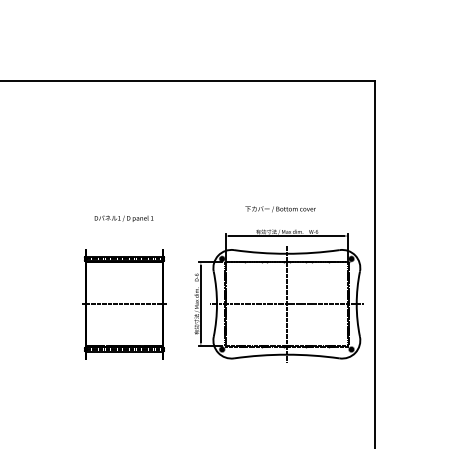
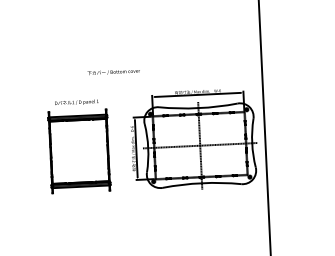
text: (280, 209) -> (113, 72), moved
text: (123, 218) -> (76, 102), moved
line: (124, 304) -> (79, 151), removed

